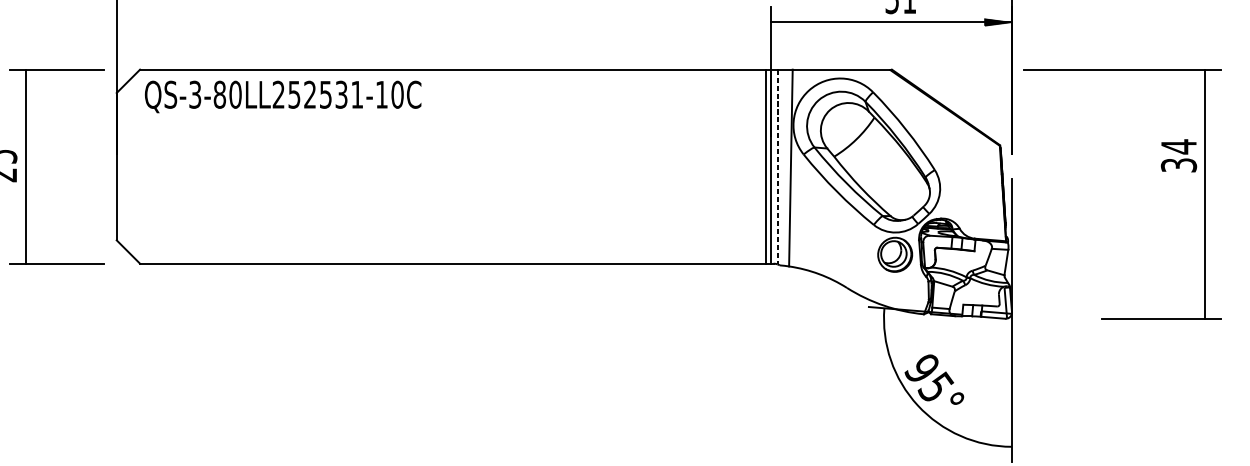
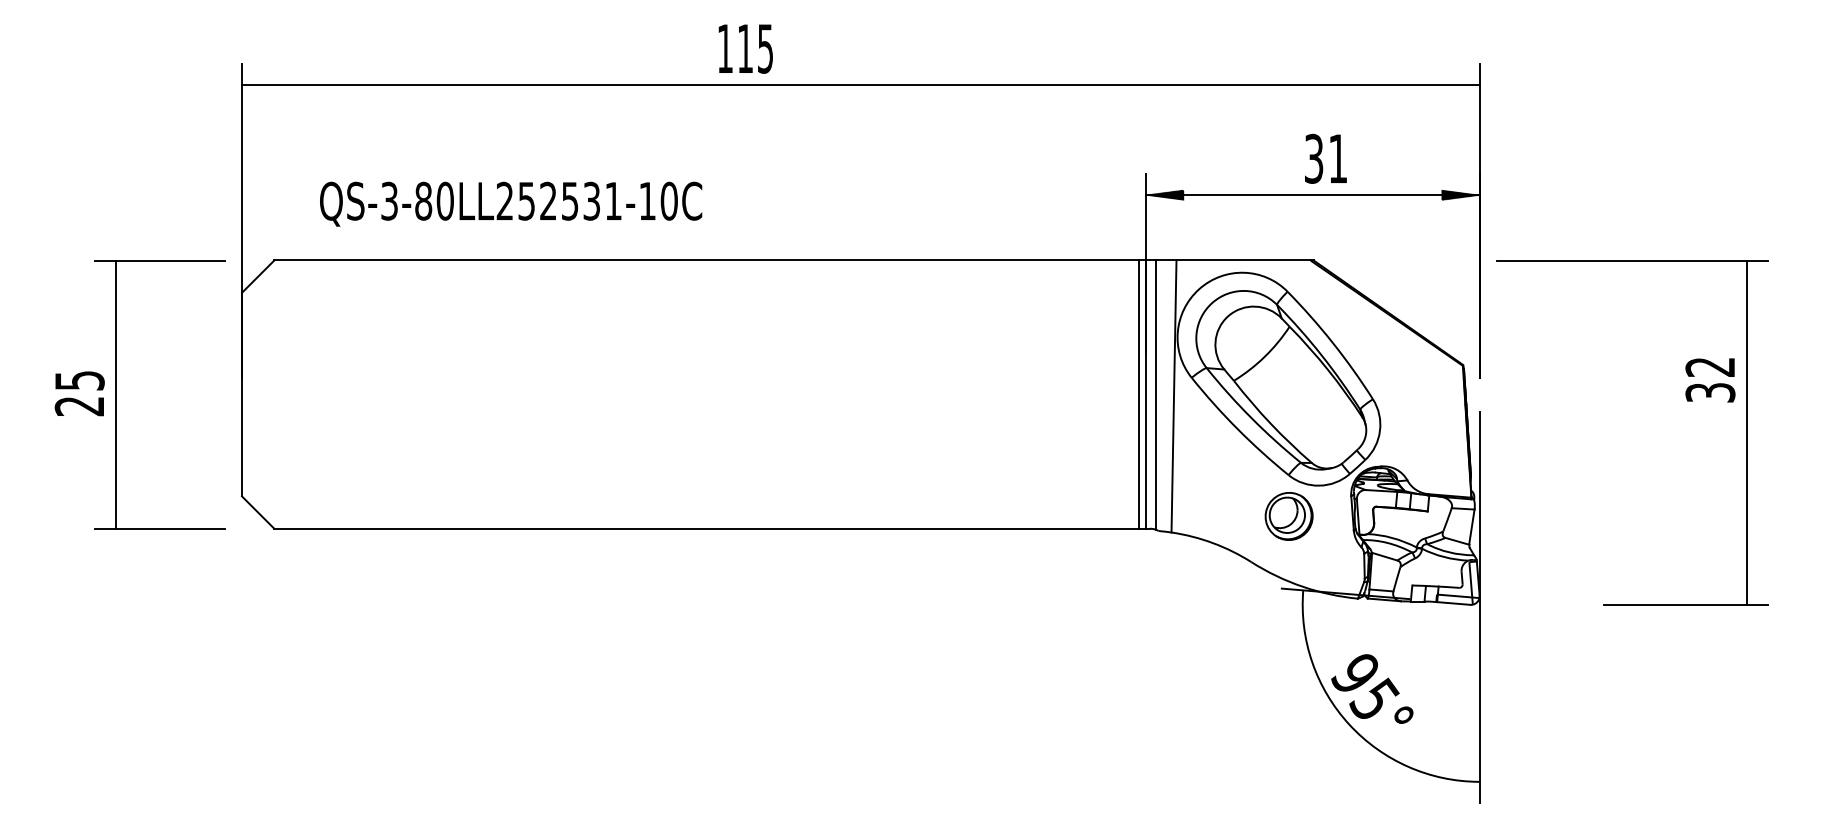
hatch: (784, 22) -> (1164, 195), added
text: (283, 96) -> (511, 203), moved
text: (1178, 146) -> (1709, 366), 34 -> 32
line: (777, 167) -> (1155, 395), dashed -> solid
part: (894, 254) -> (1288, 516), moved

